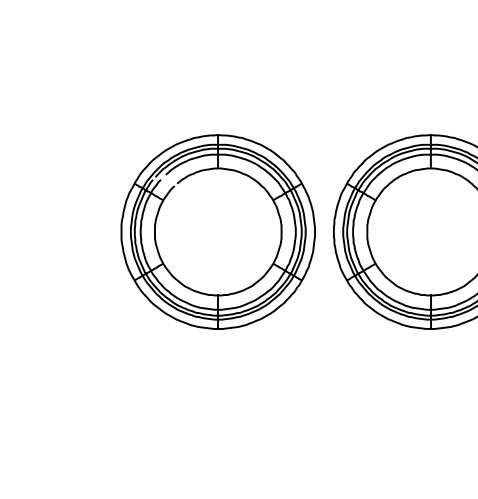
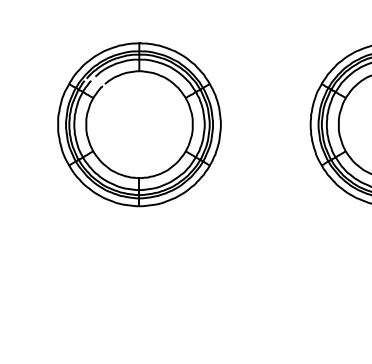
part: (217, 231) -> (138, 124), moved

